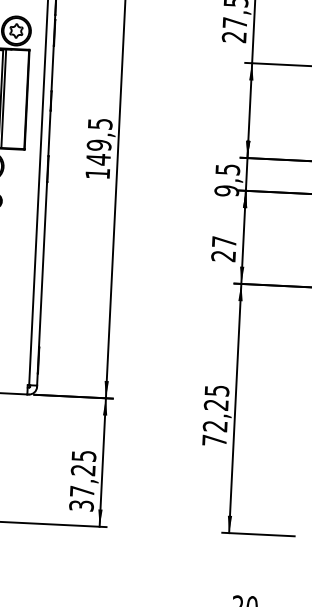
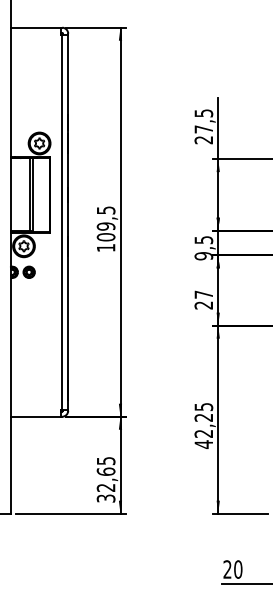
text: (97, 158) -> (105, 236), 149,5 -> 109,5
text: (214, 440) -> (203, 444), 72,25 -> 42,25
text: (81, 480) -> (105, 479), 37,25 -> 32,65

